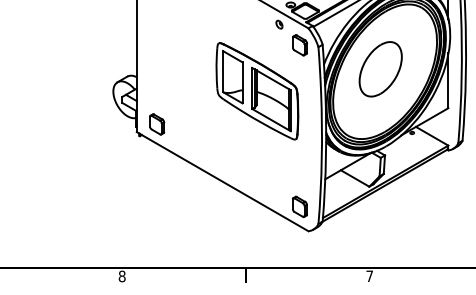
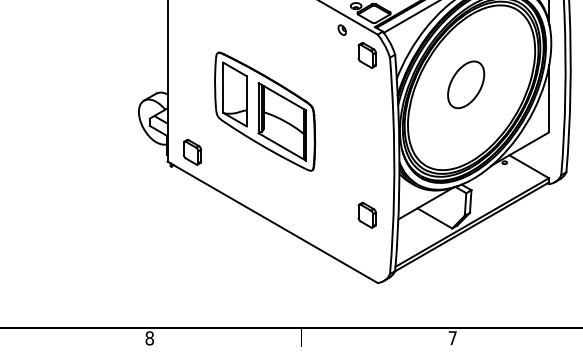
part: (380, 69) -> (465, 85), size x0.7
part: (257, 91) -> (265, 111), moved
part: (299, 206) -> (366, 214), moved

